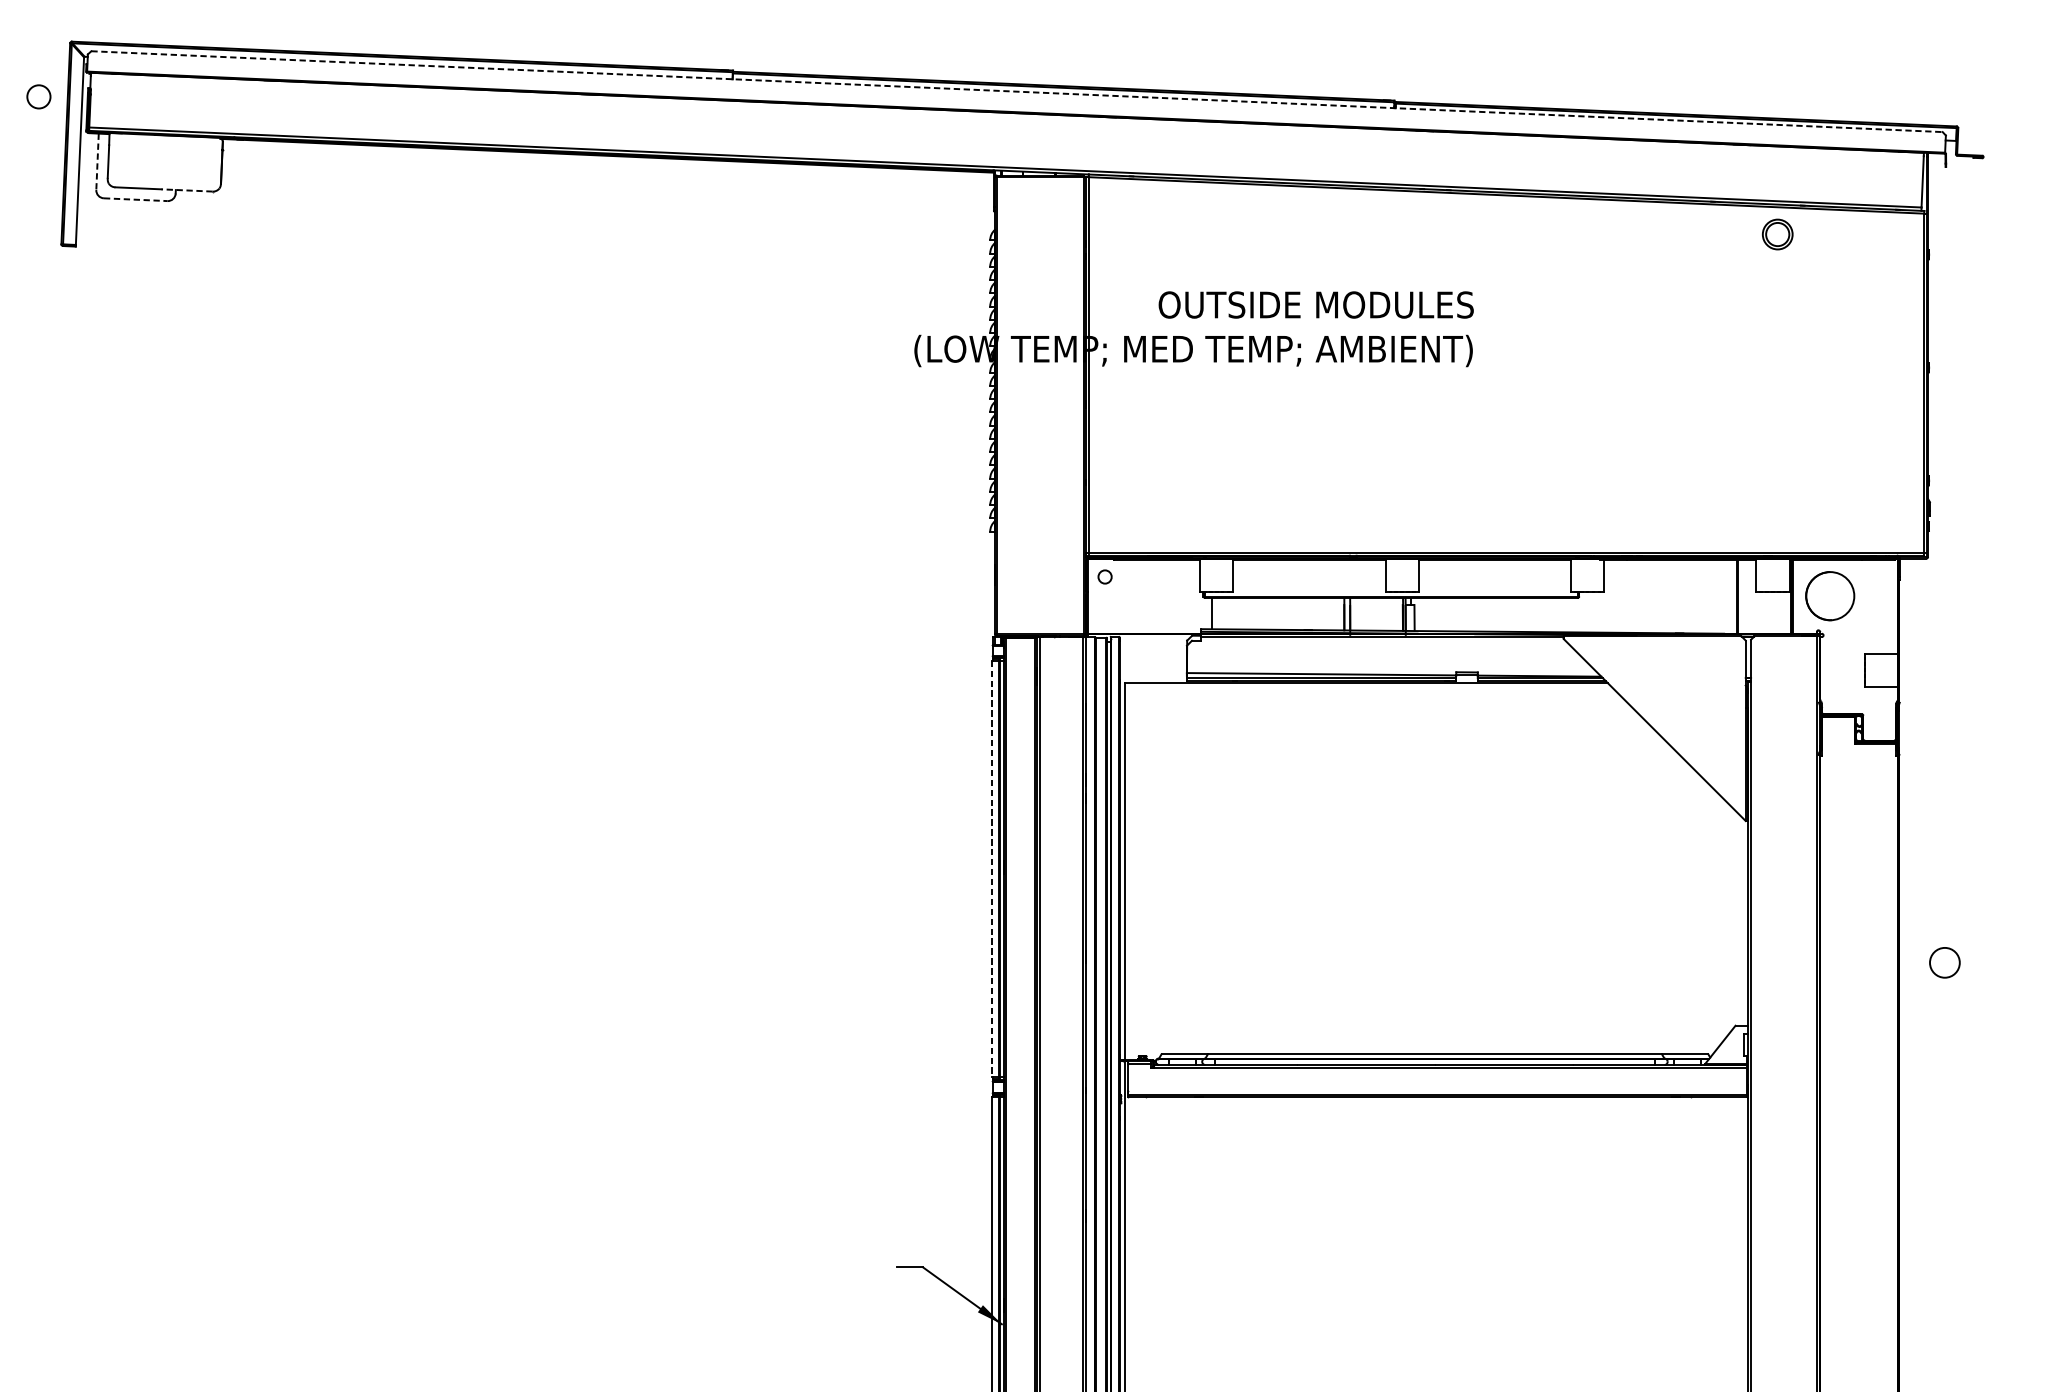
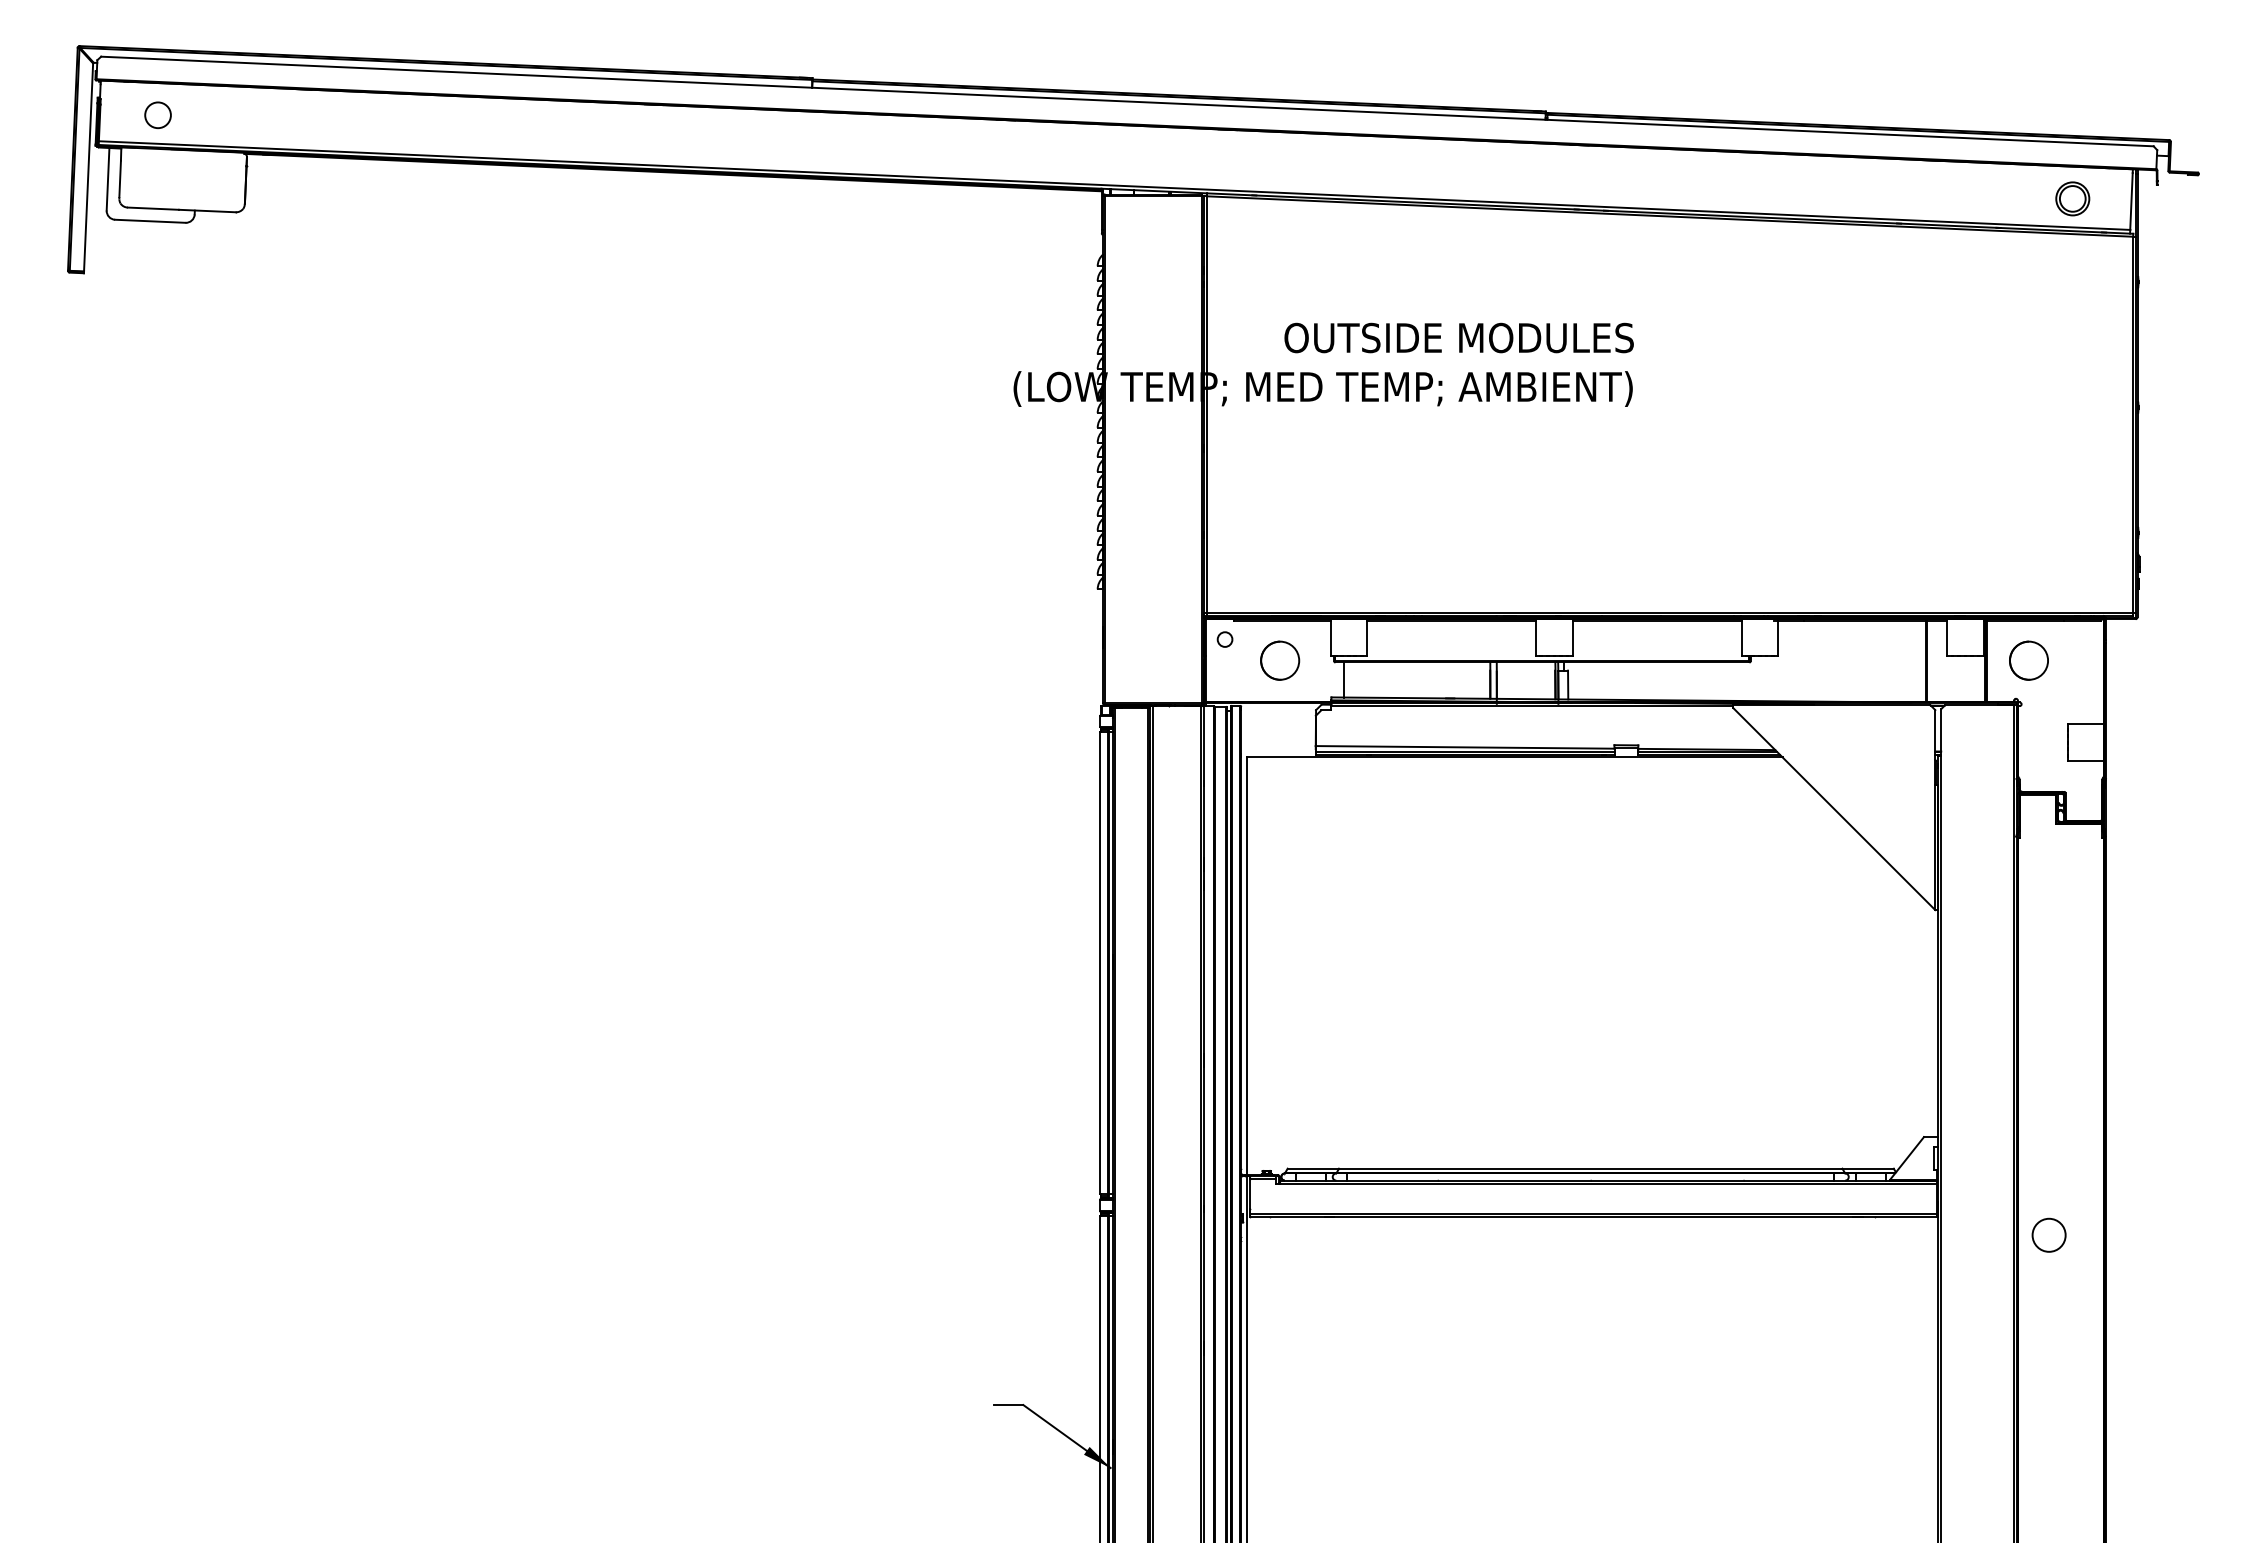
line: (1017, 91) -> (1127, 101), dashed -> solid
circle: (38, 97) -> (157, 115), moved
line: (97, 162) -> (108, 179), dashed -> solid
line: (186, 190) -> (206, 211), dashed -> solid
line: (135, 199) -> (150, 221), dashed -> solid
part: (1777, 234) -> (2072, 198), moved
circle: (1155, 595) -> (1280, 660), added
circle: (1829, 595) -> (2028, 660), size x0.71
line: (992, 869) -> (1100, 963), dashed -> solid
circle: (1944, 962) -> (2048, 1234), moved

